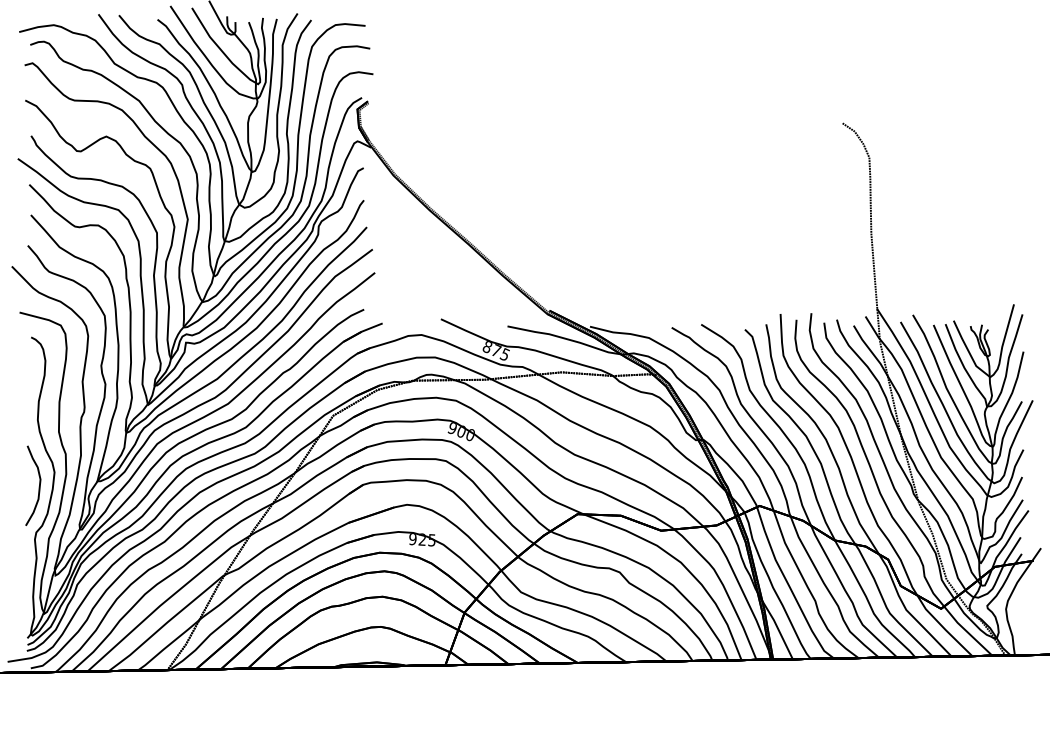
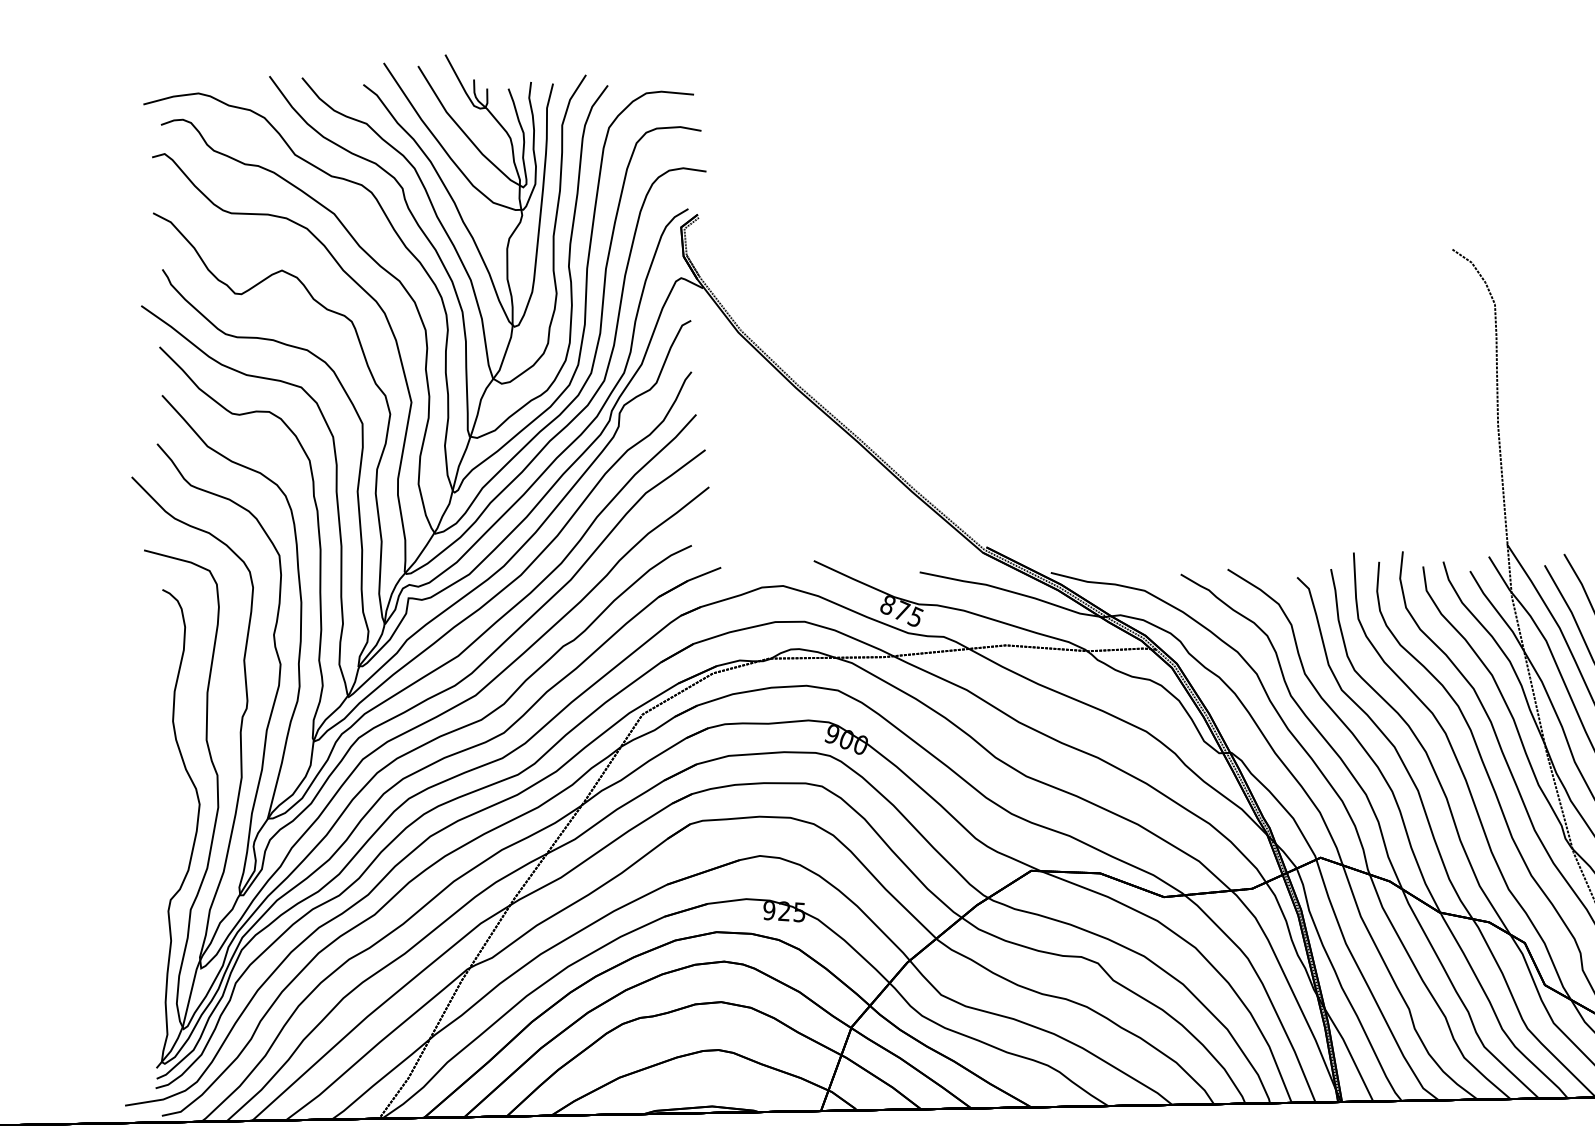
curve: (38, 486) -> (174, 826), removed

